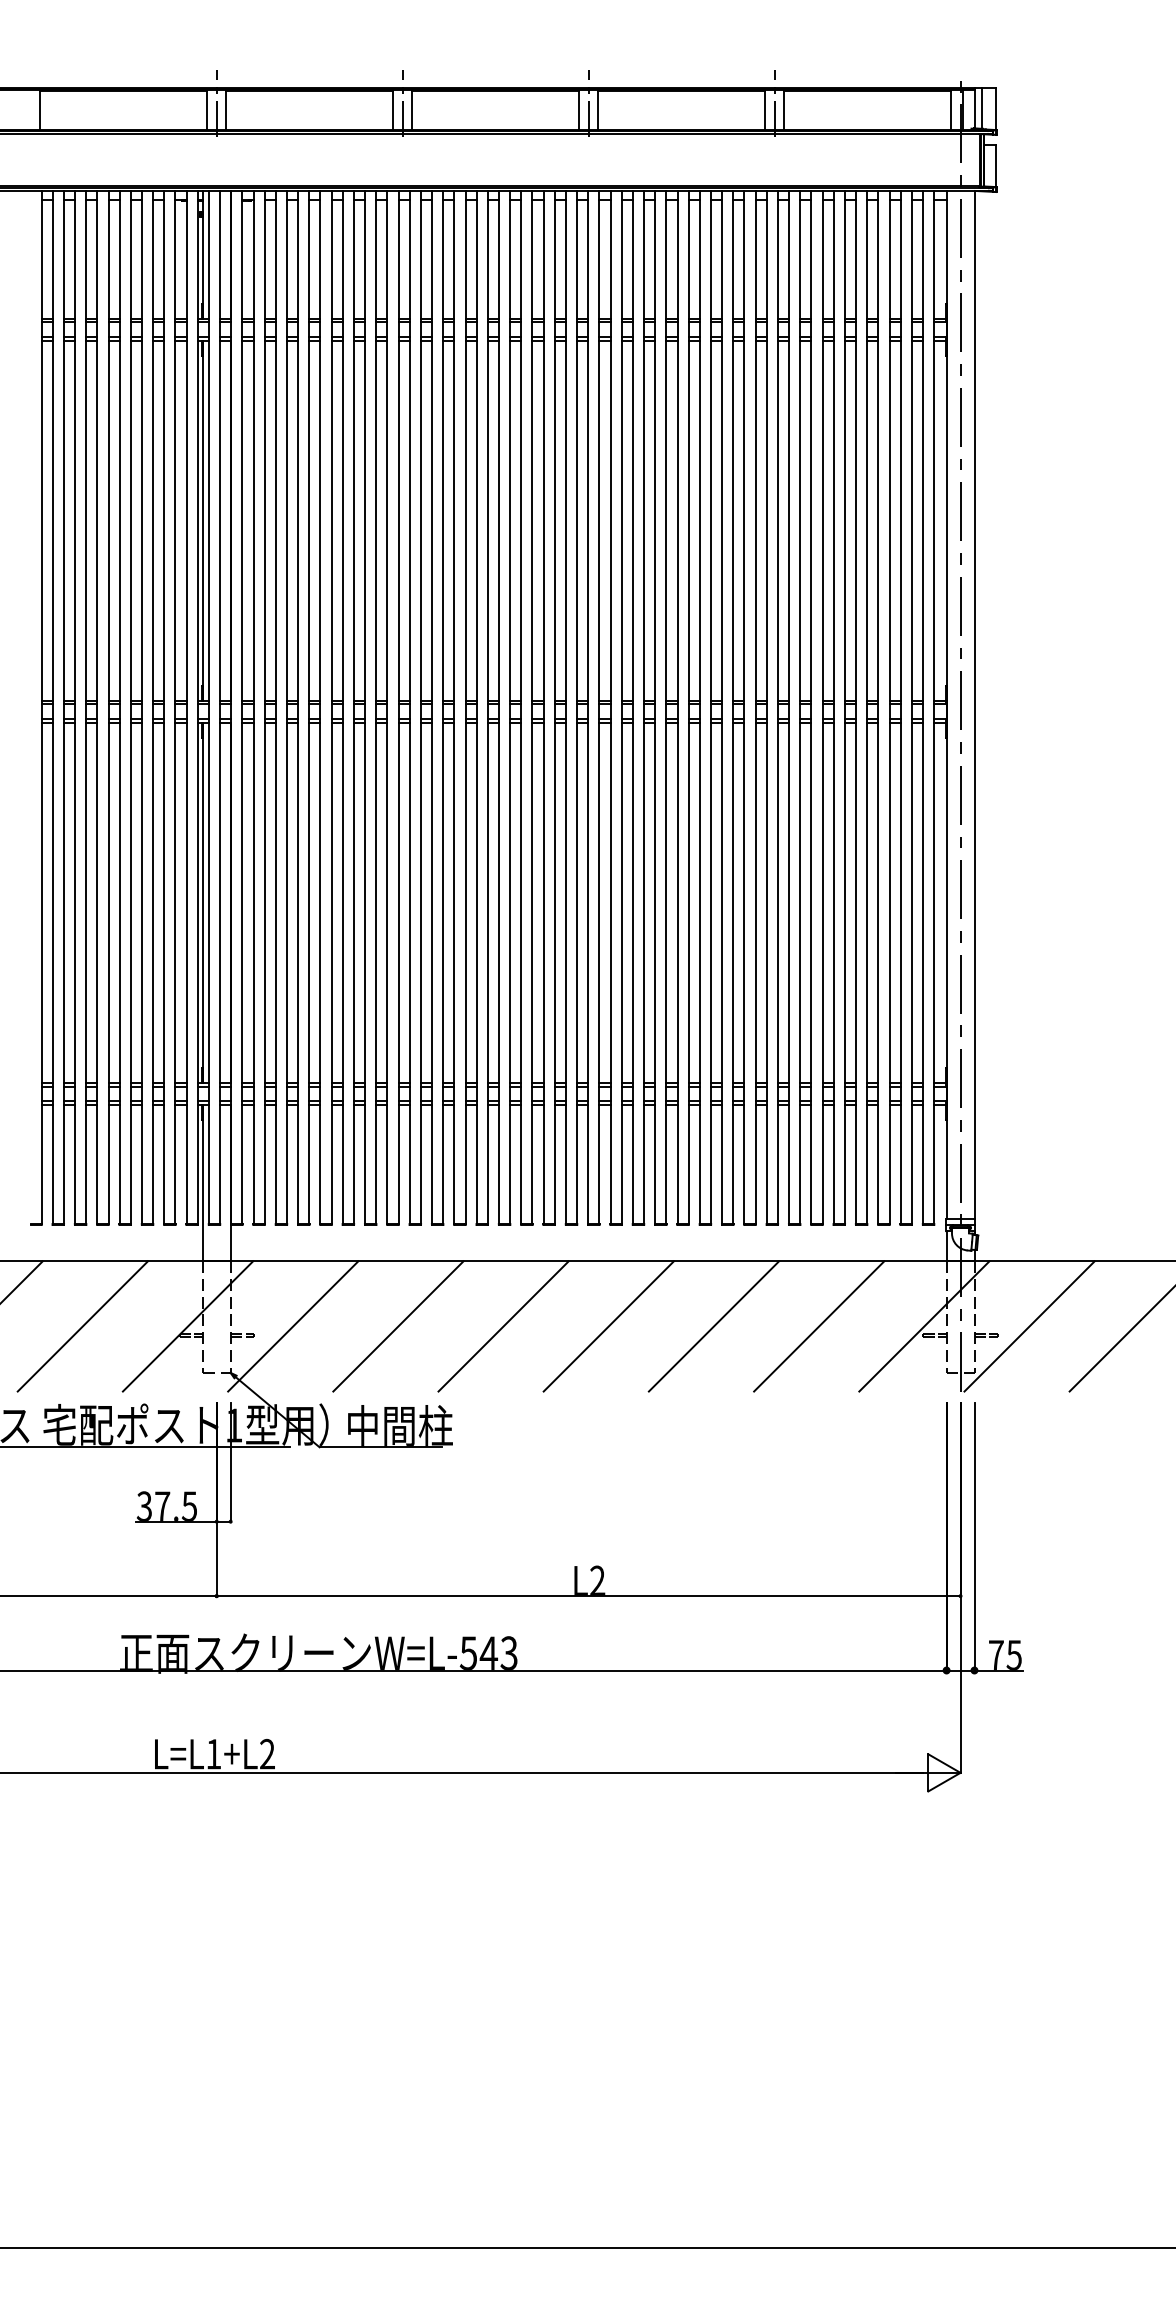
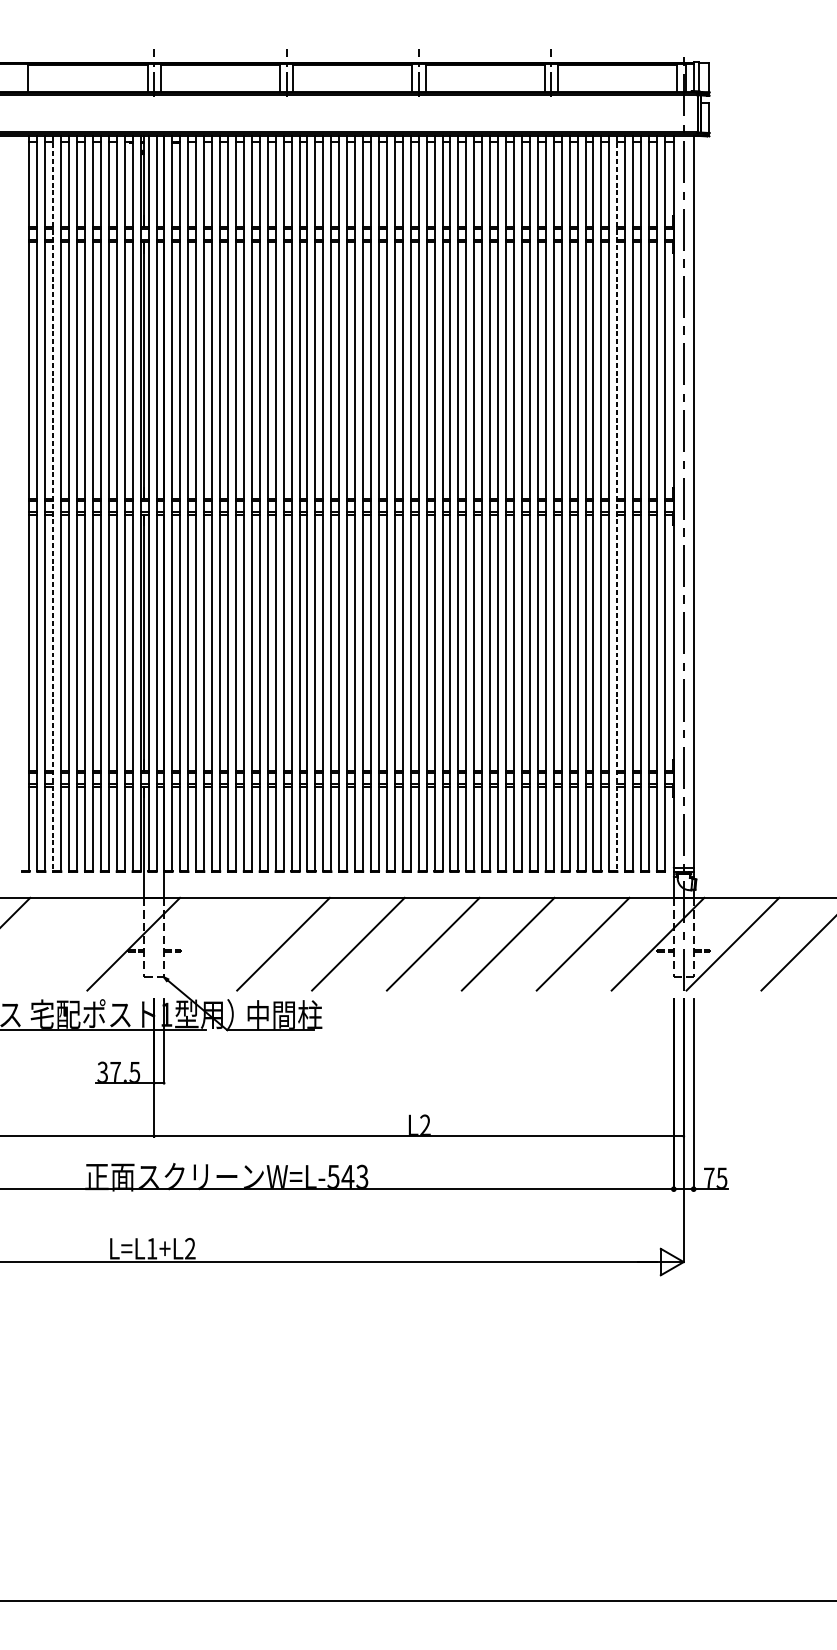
line: (75, 707) -> (53, 503), solid -> dashed
line: (867, 707) -> (617, 503), solid -> dashed
line: (82, 1326) -> (58, 944), removed
line: (293, 1326) -> (208, 944), removed

